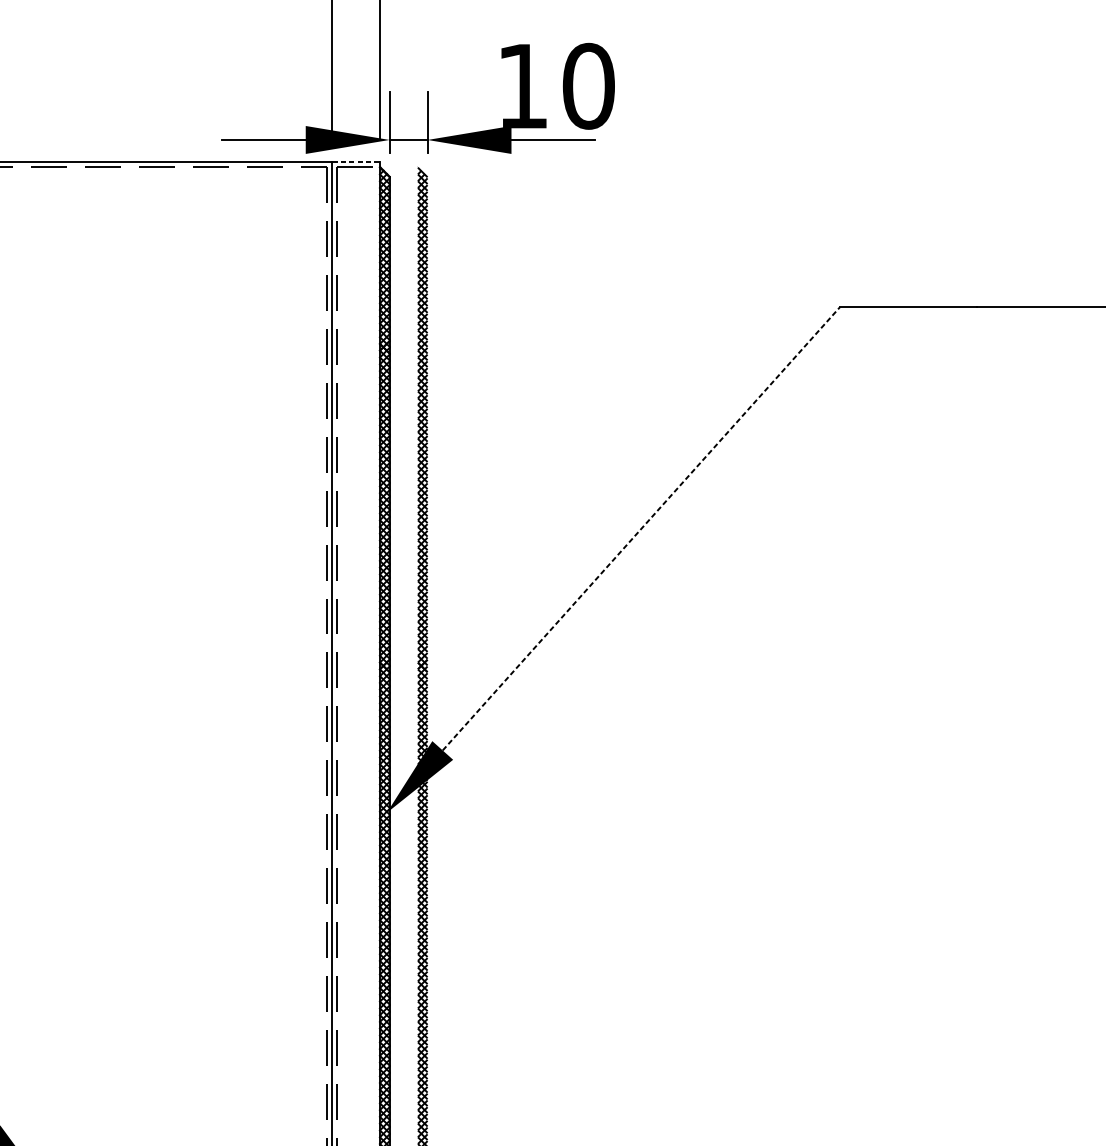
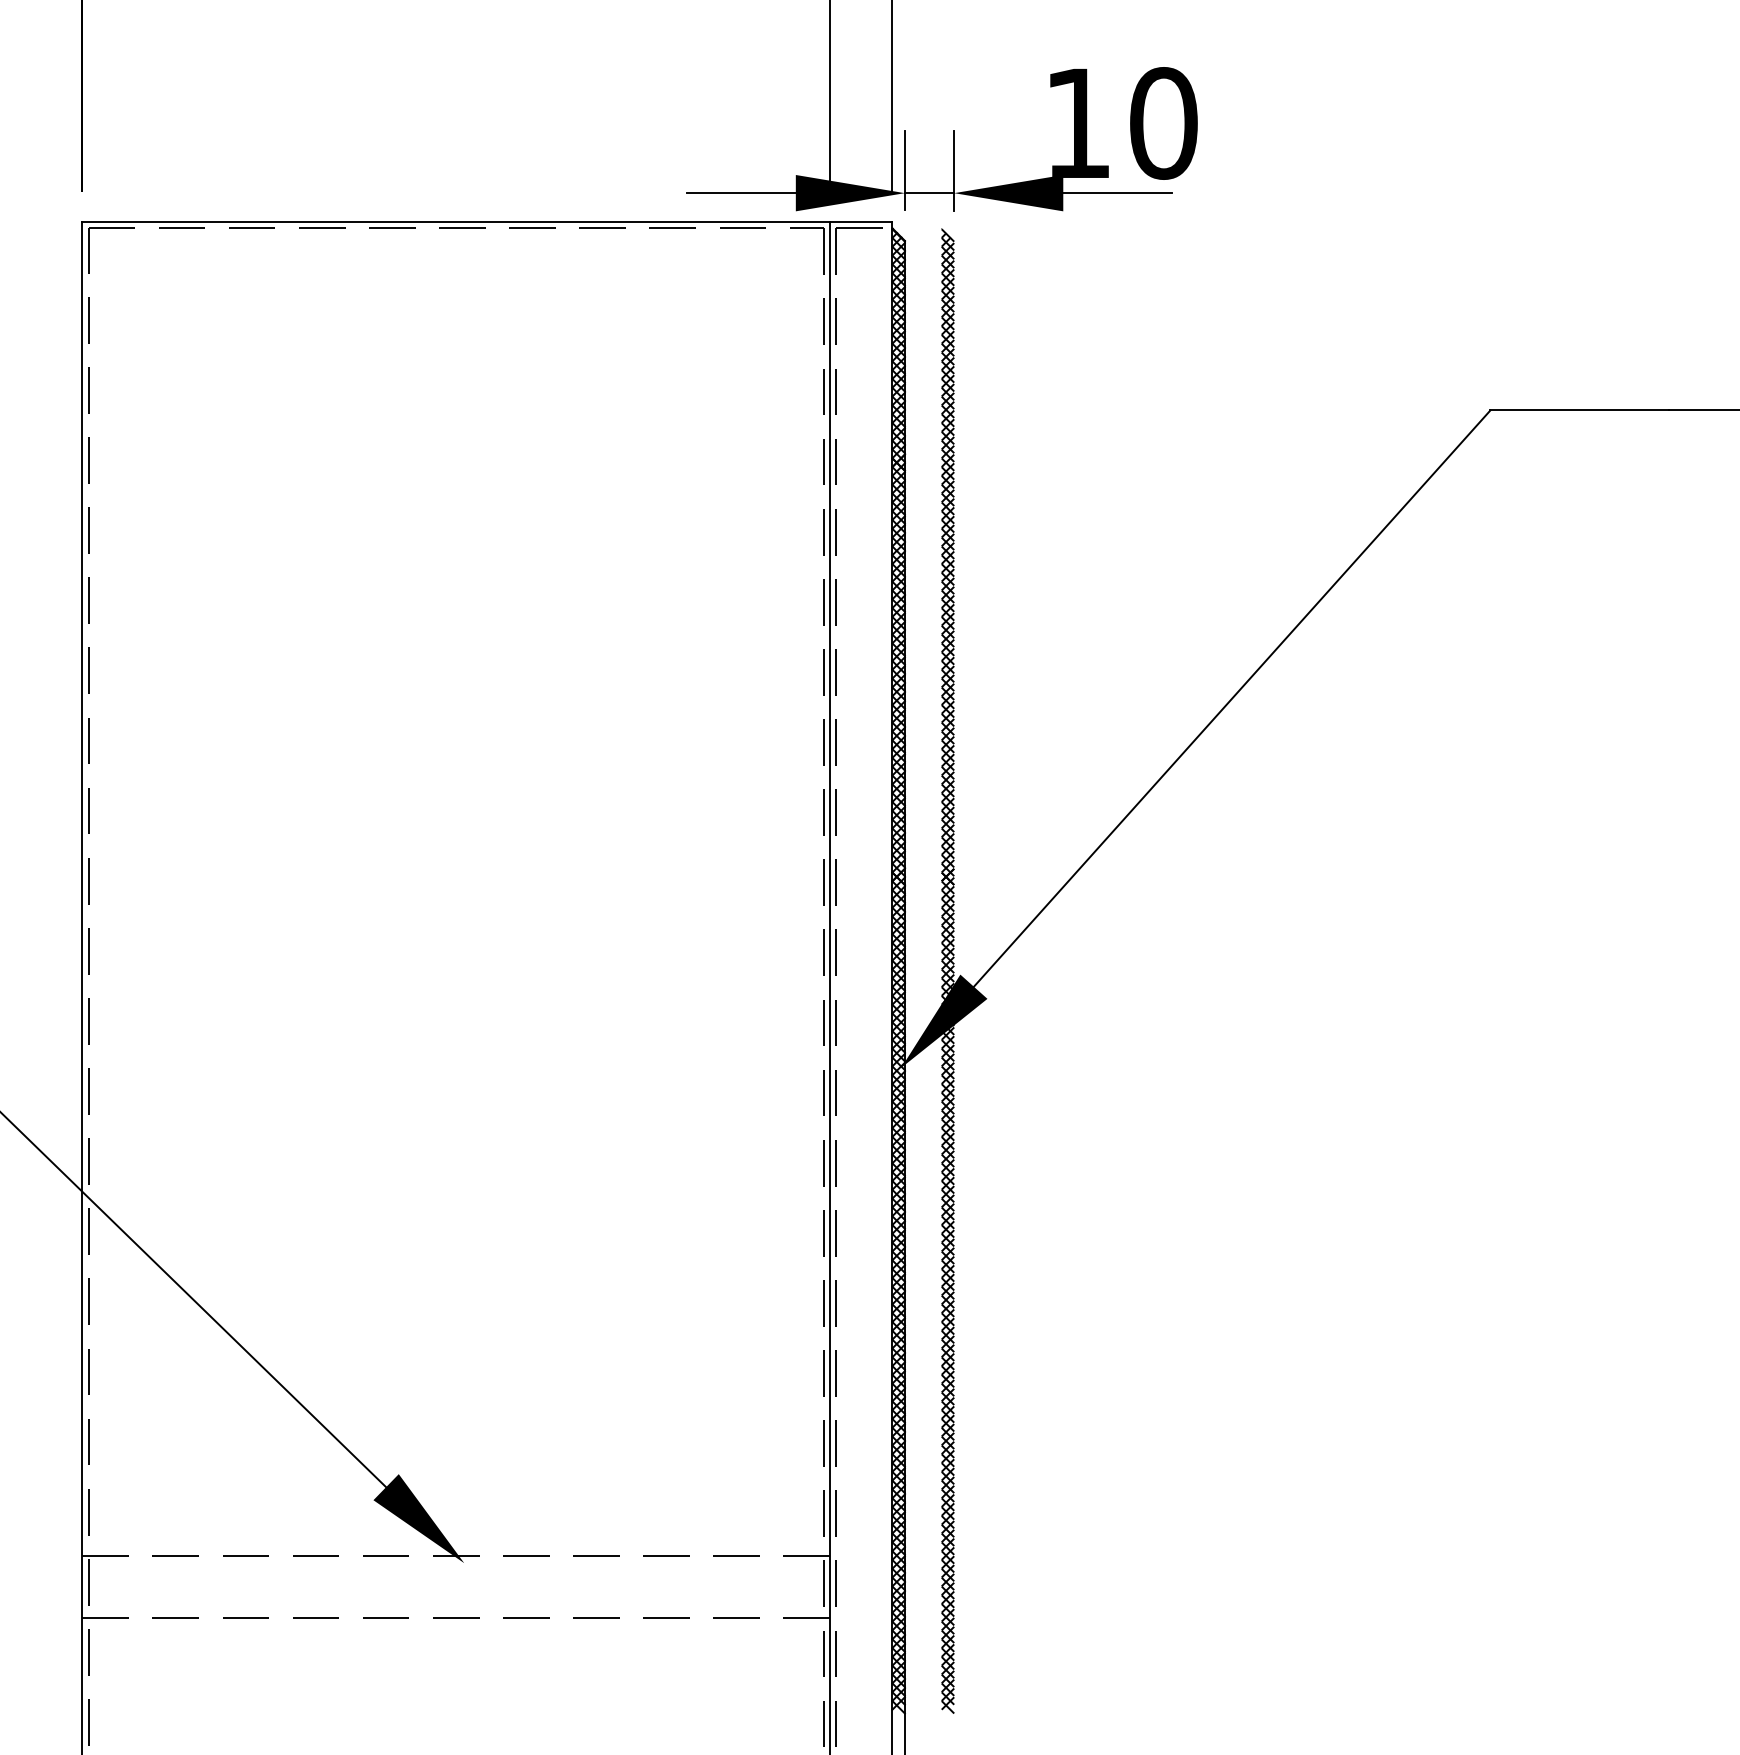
line: (356, 162) -> (861, 222), dashed -> solid
line: (641, 528) -> (1232, 698), dashed -> solid

